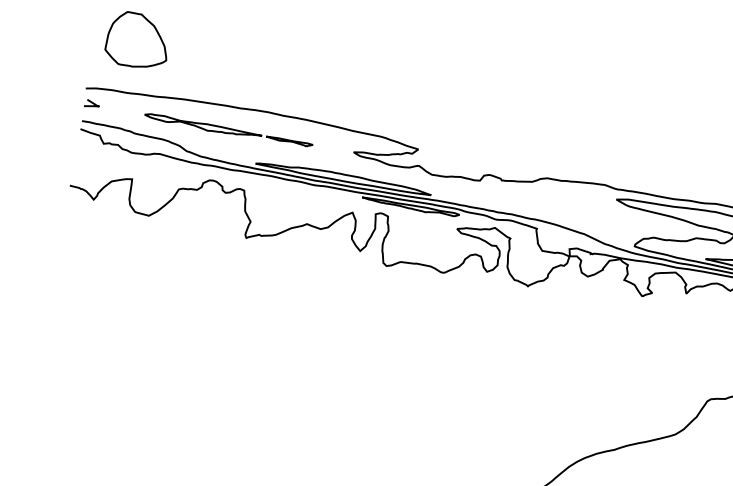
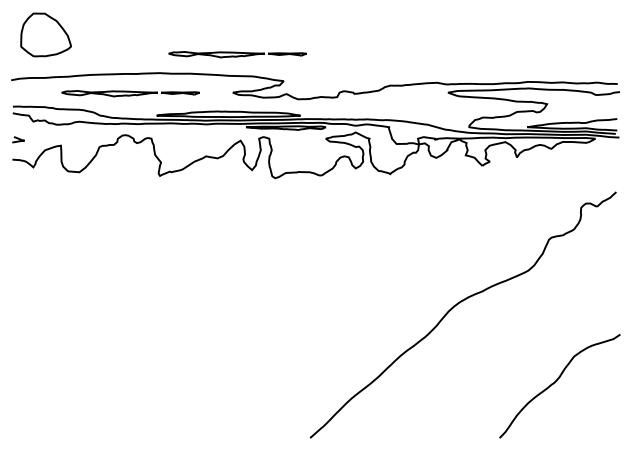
curve: (92, 103) -> (18, 139), moved
part: (367, 106) -> (237, 54), added

